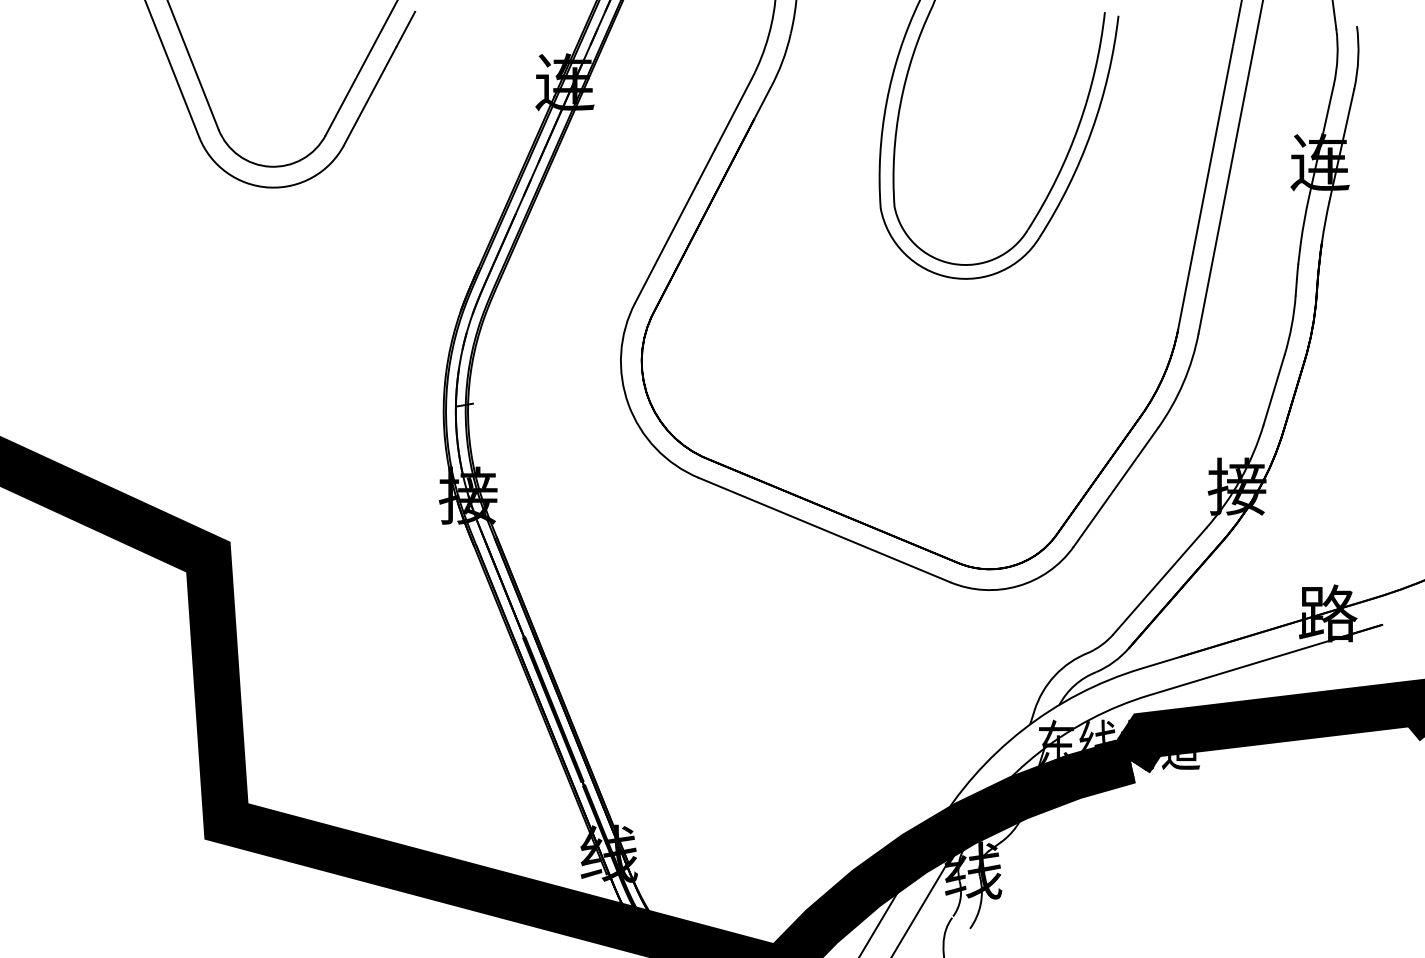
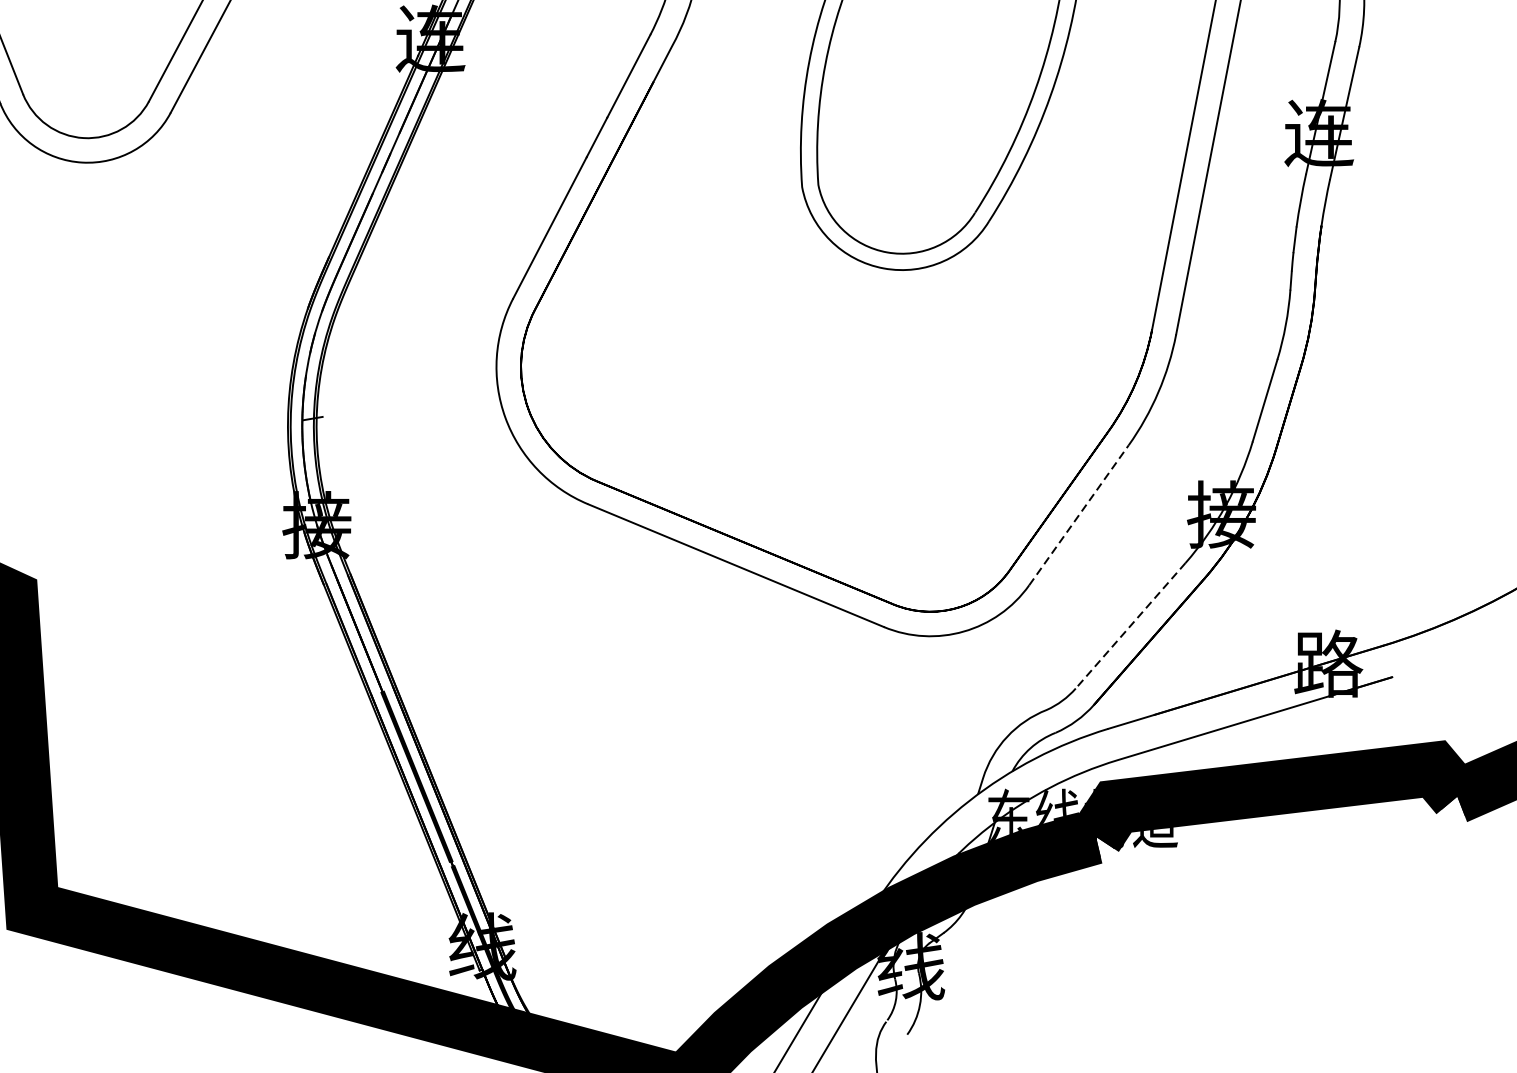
line: (1116, 487) -> (1079, 515), solid -> dashed
line: (1159, 581) -> (1130, 626), solid -> dashed

